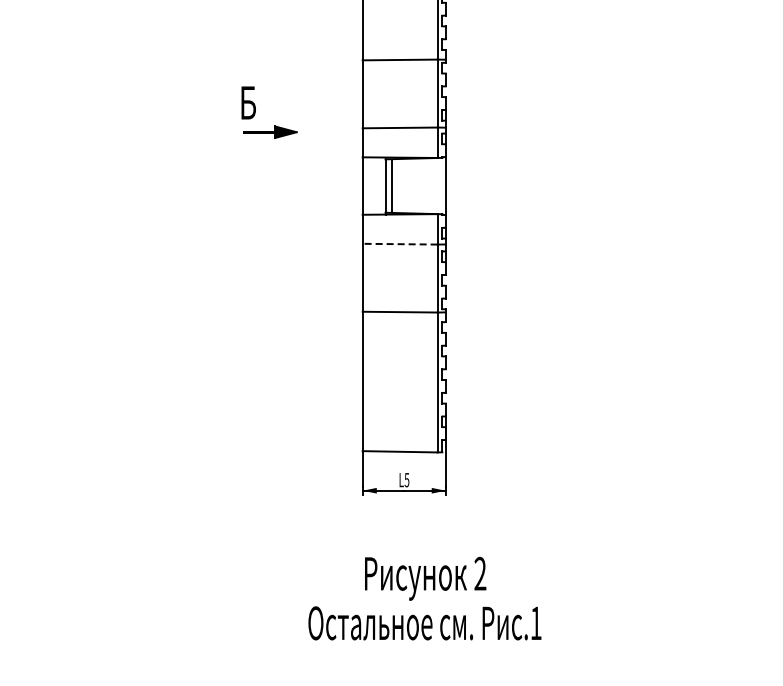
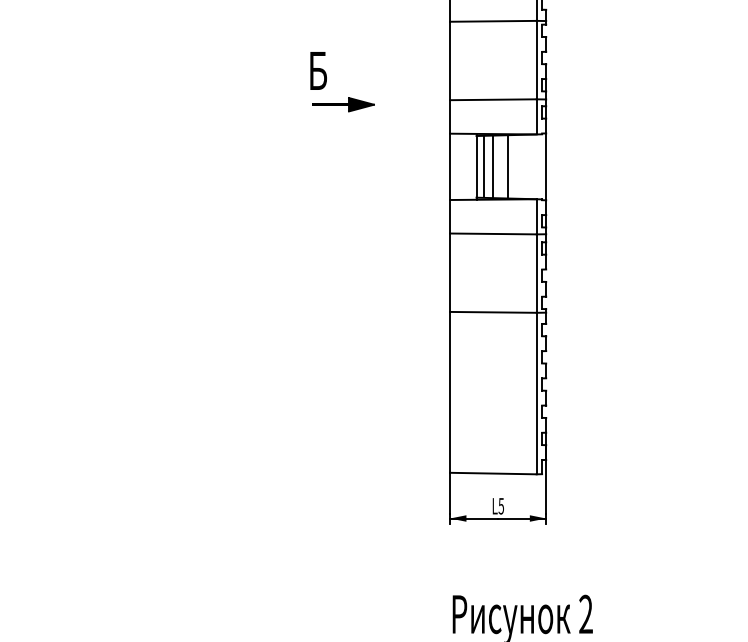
line: (400, 185) -> (493, 166), added
line: (413, 185) -> (508, 166), added
line: (399, 244) -> (492, 234), dashed -> solid

